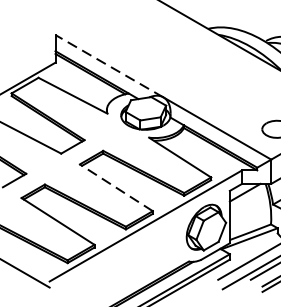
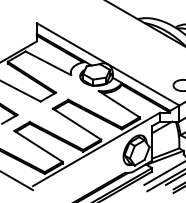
line: (109, 65) -> (72, 43), dashed -> solid
line: (117, 188) -> (77, 124), dashed -> solid

